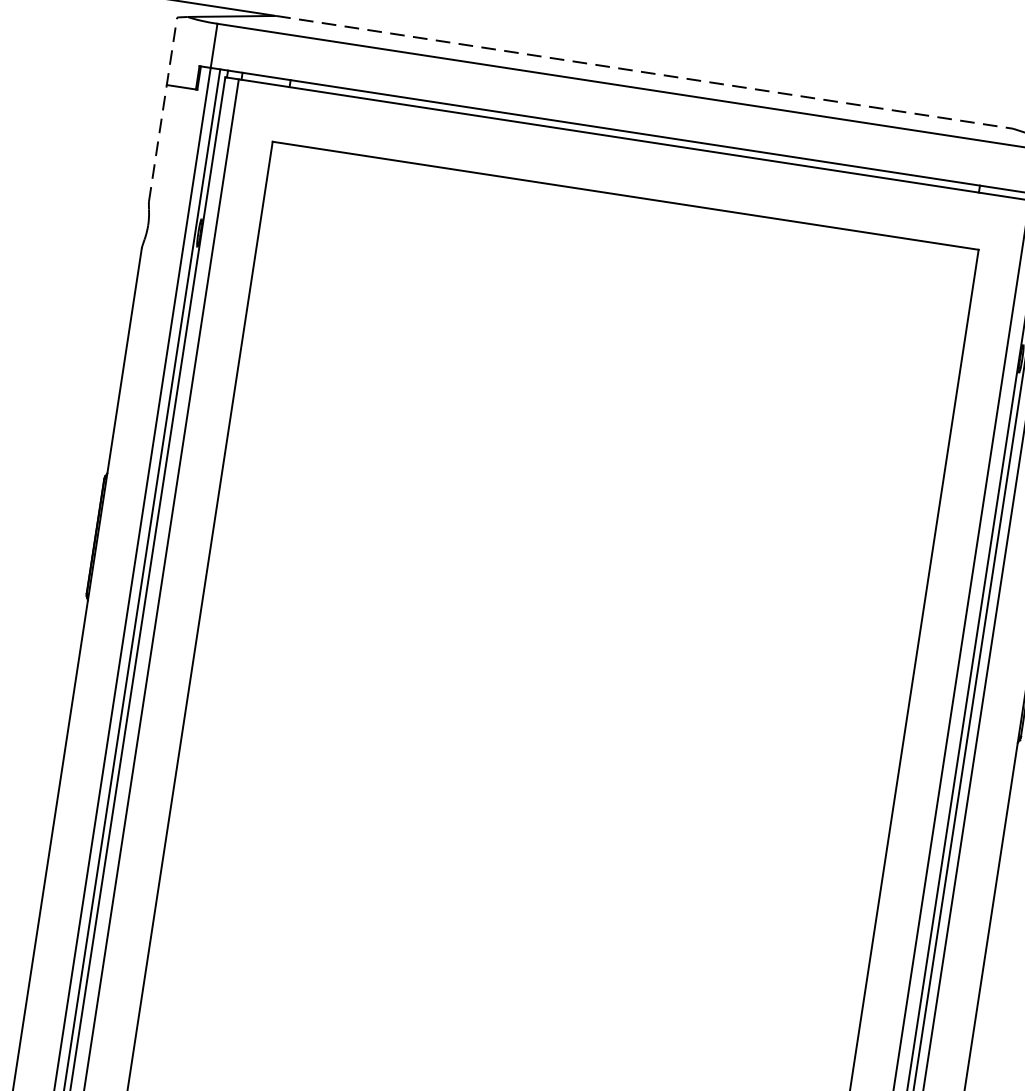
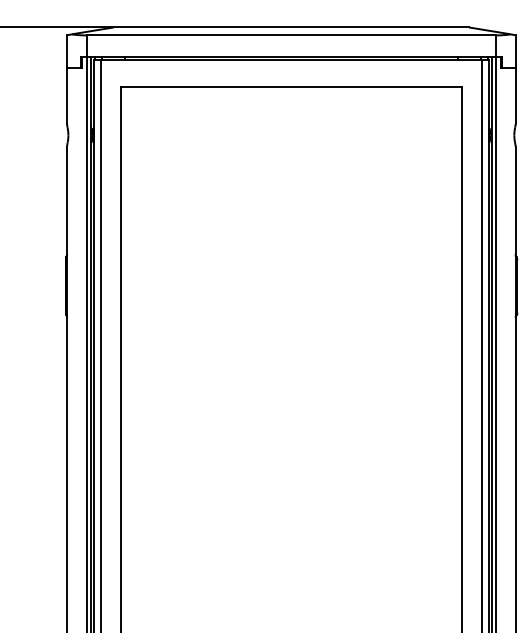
line: (644, 72) -> (291, 27), dashed -> solid
line: (164, 109) -> (67, 79), dashed -> solid

